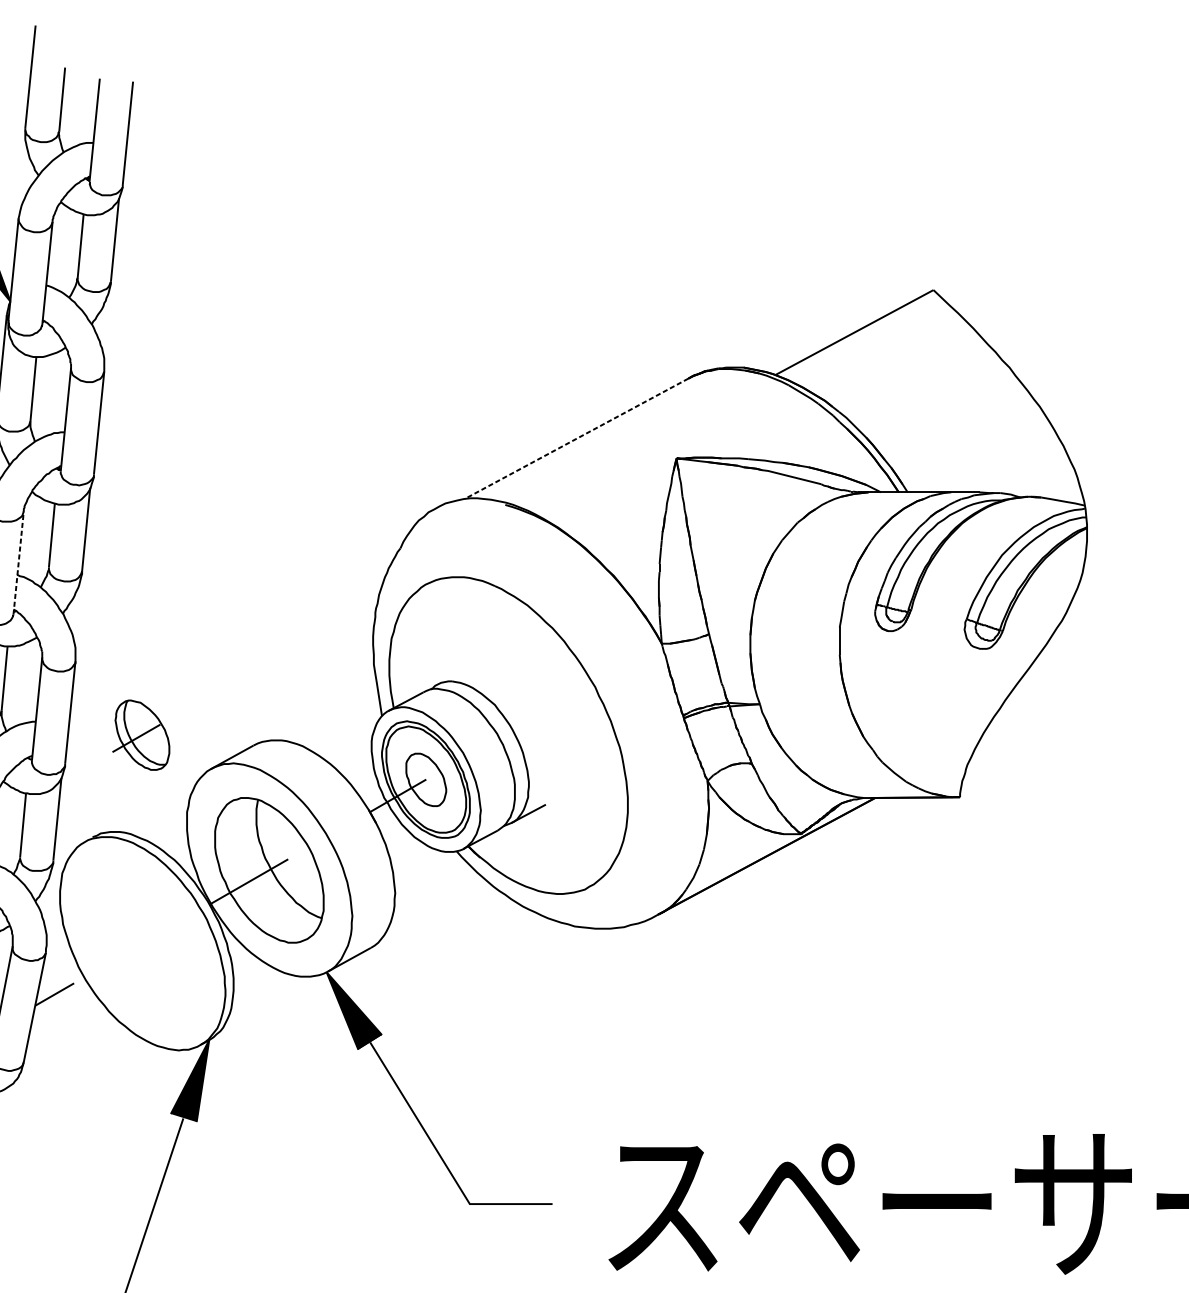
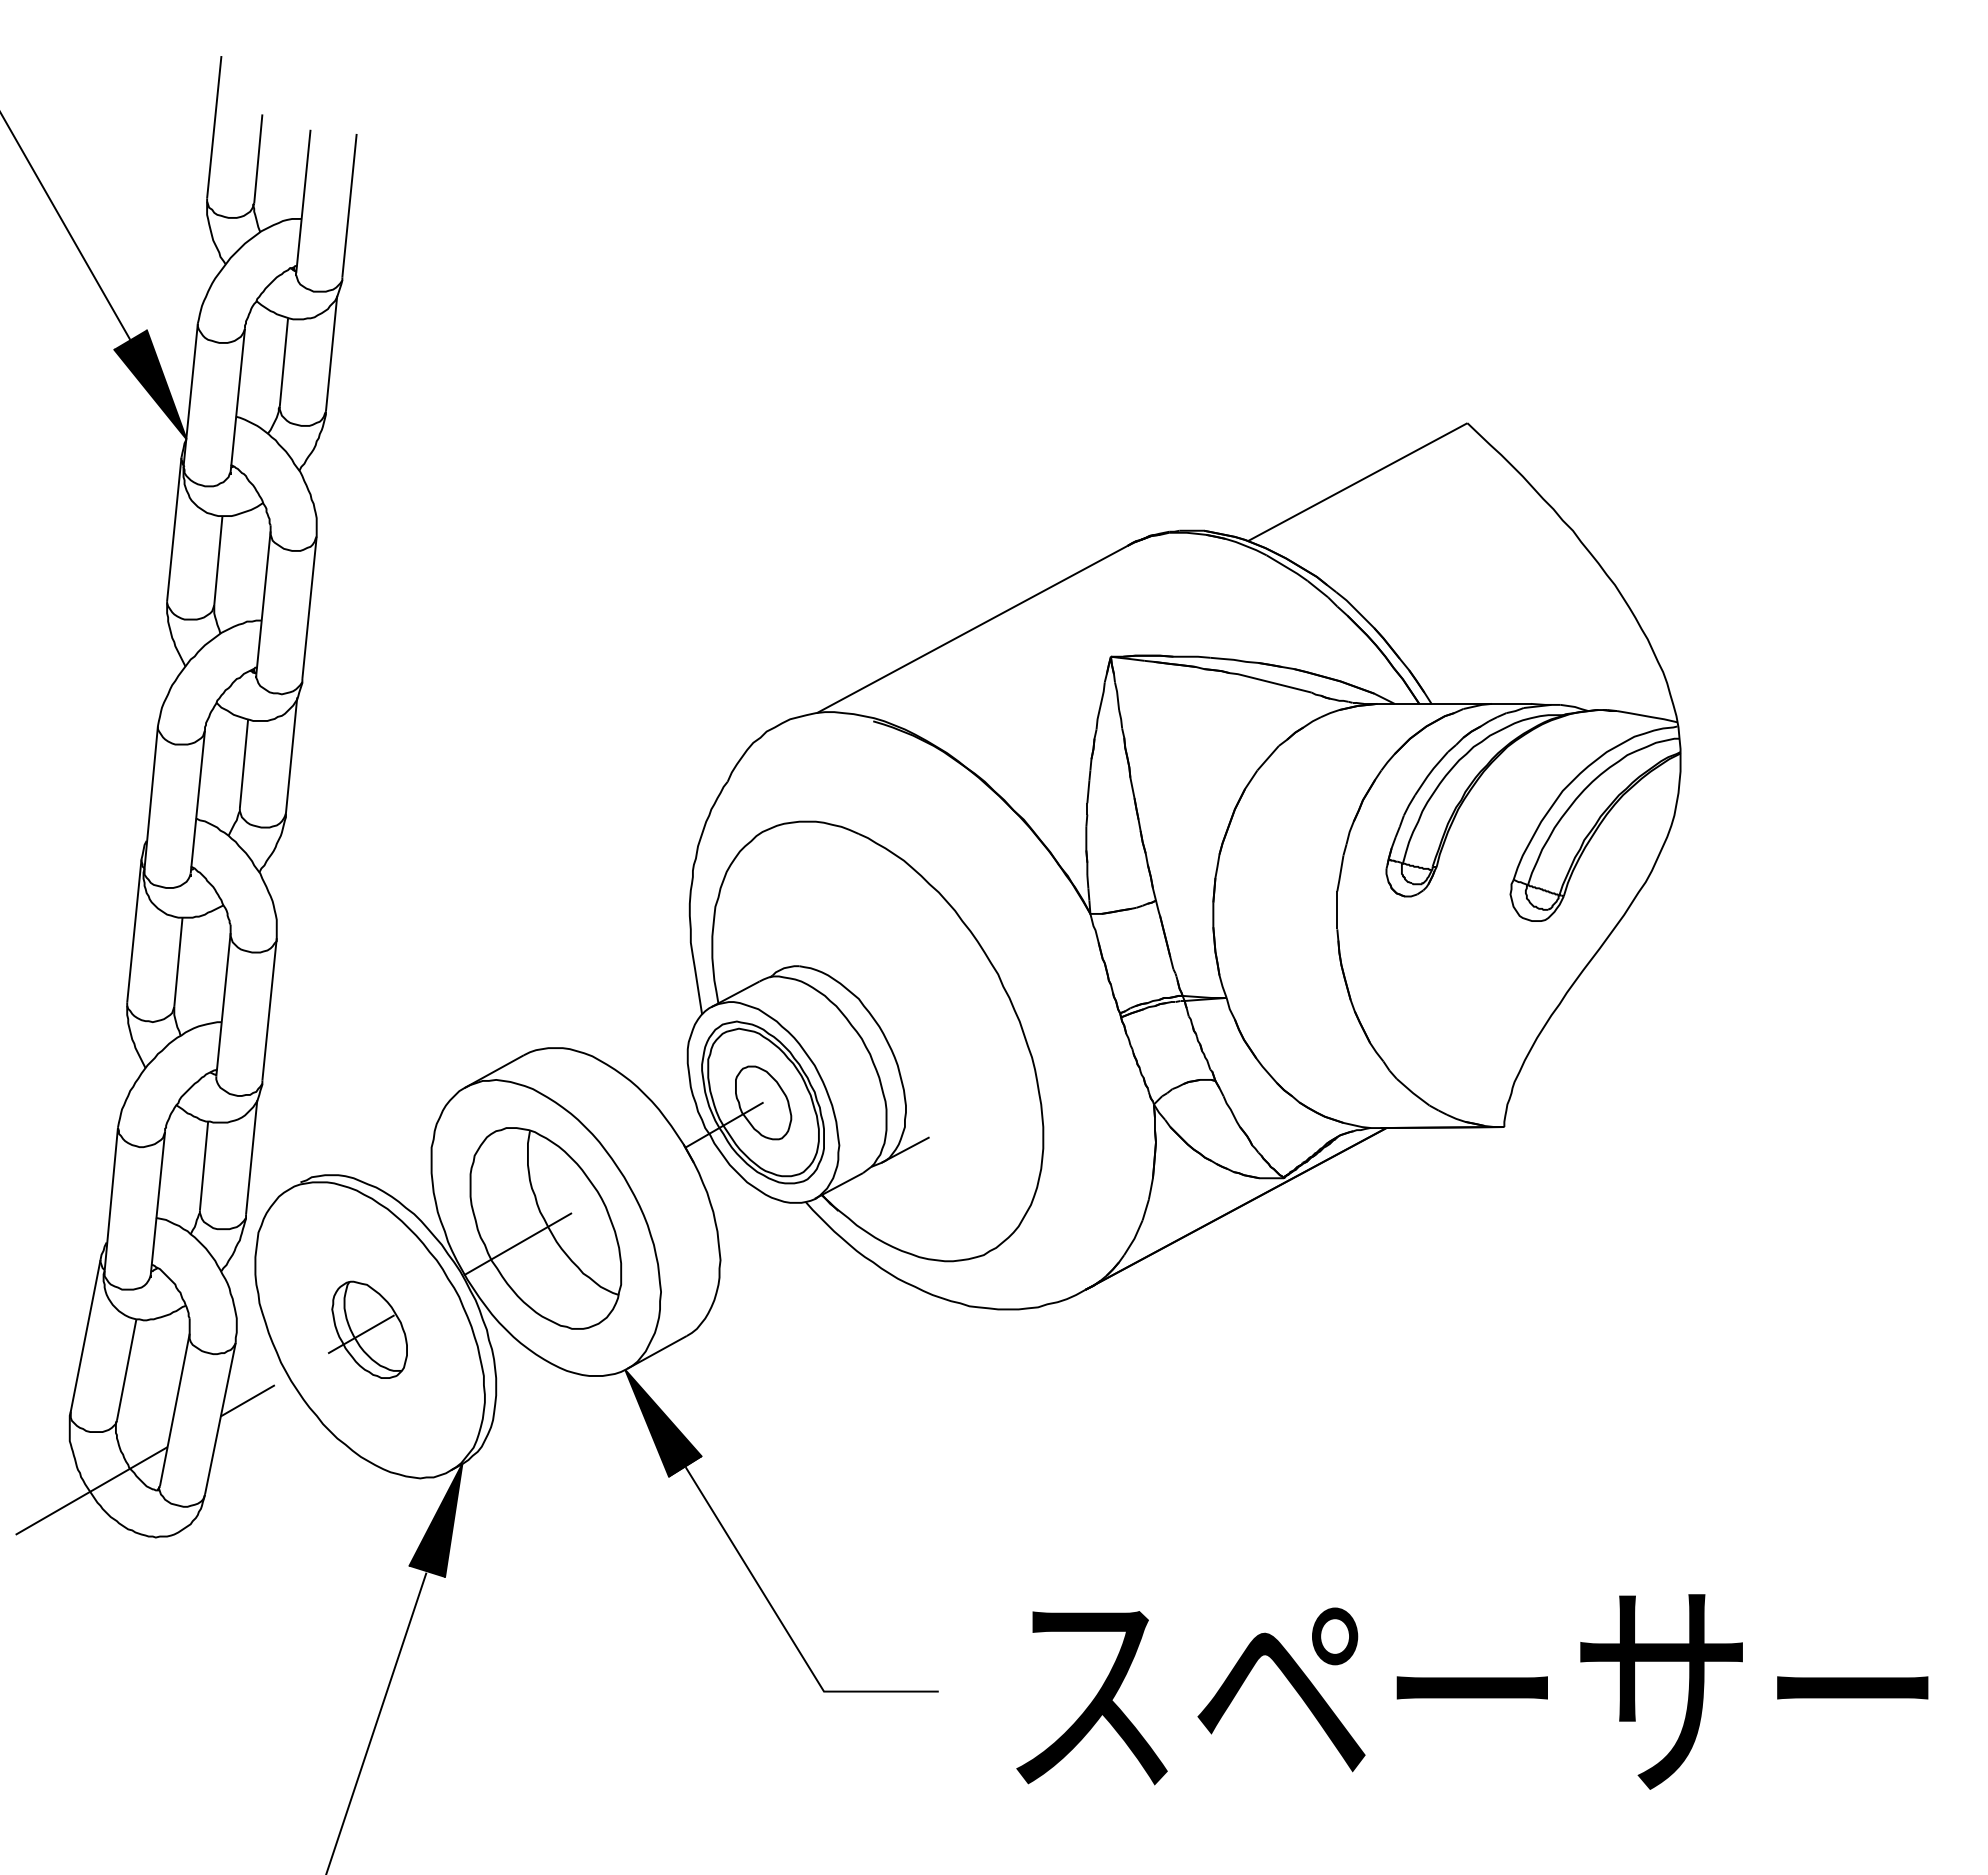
line: (576, 438) -> (971, 629), dashed -> solid
line: (18, 562) -> (197, 801), dashed -> solid
part: (140, 734) -> (367, 1329), moved

